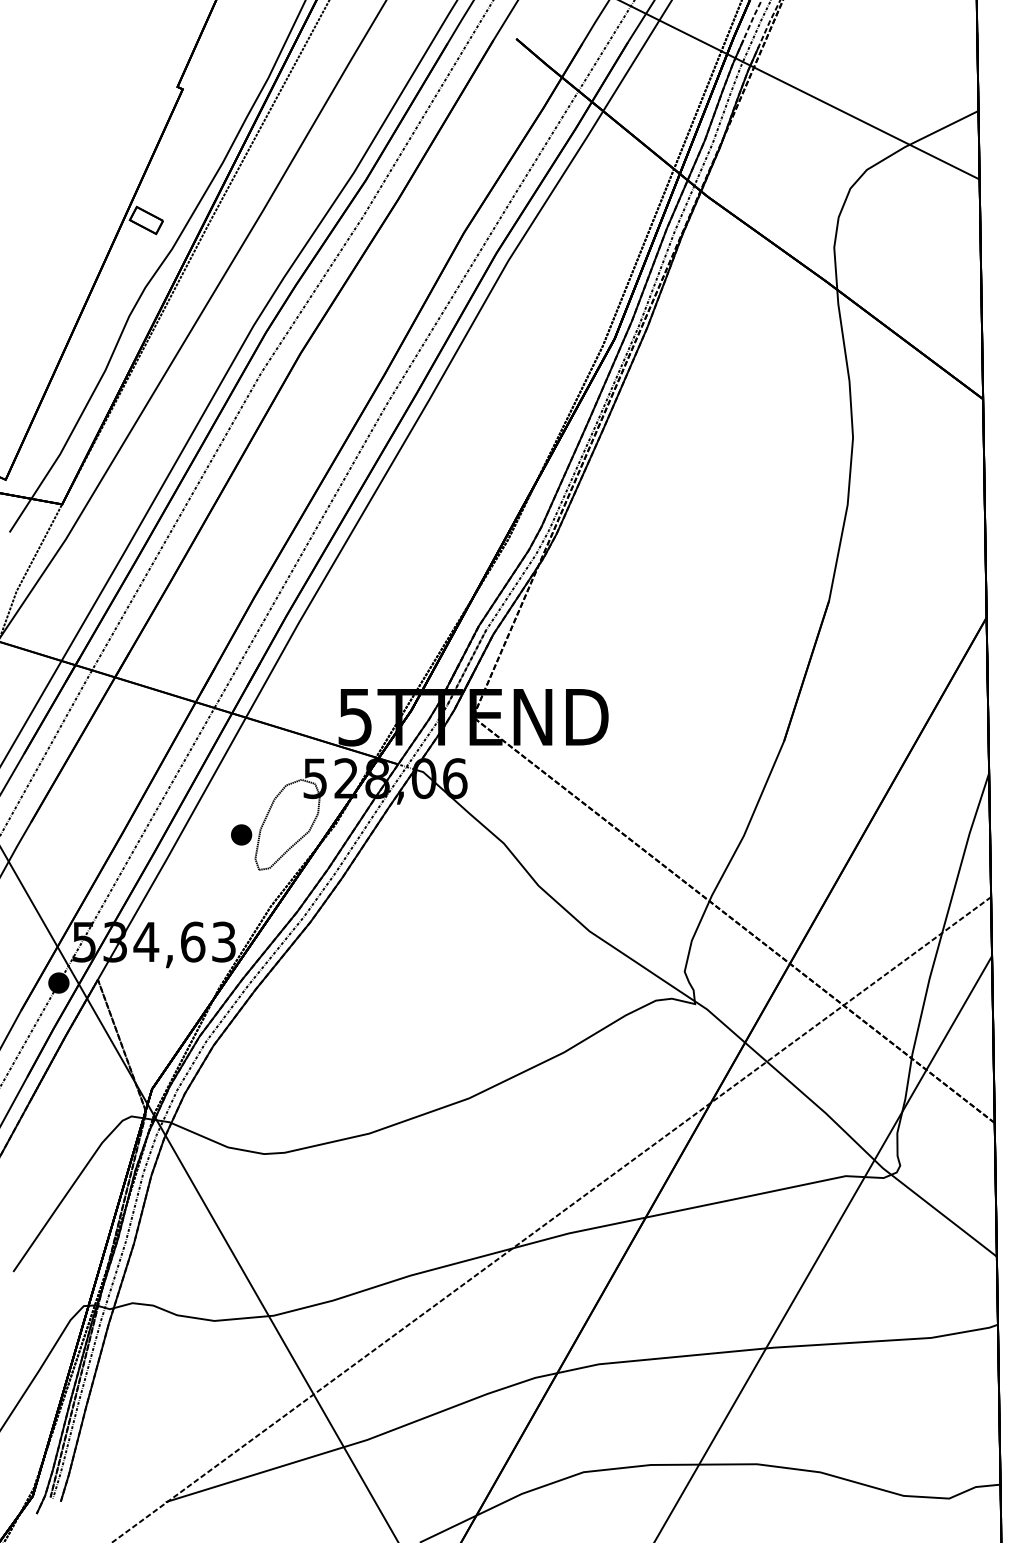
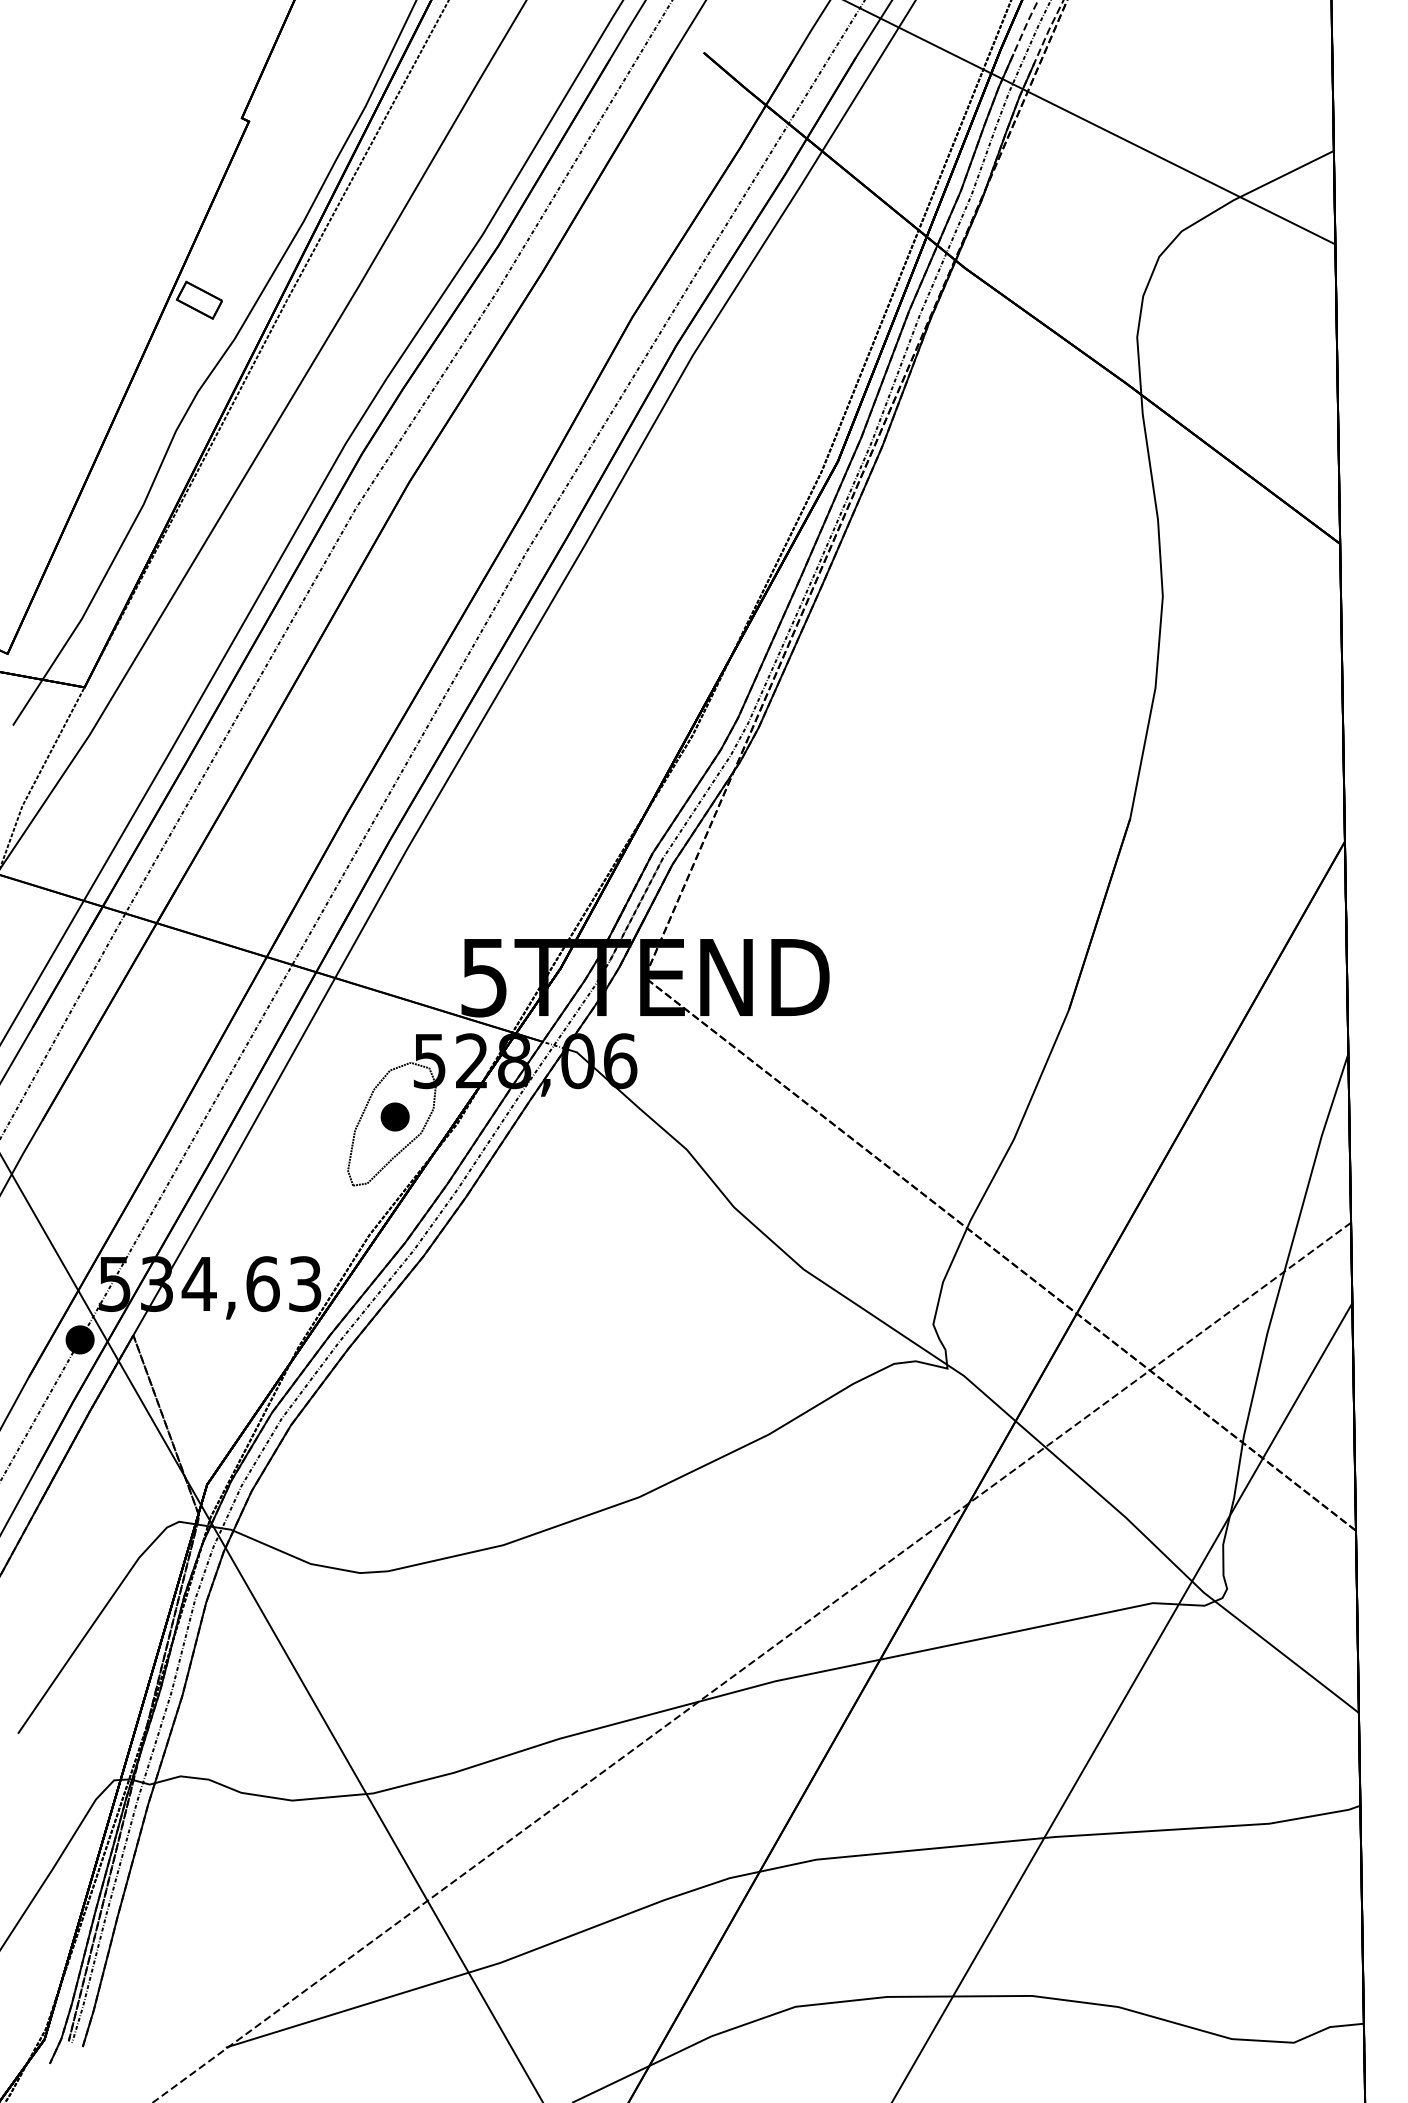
part: (241, 834) -> (394, 1116), moved

